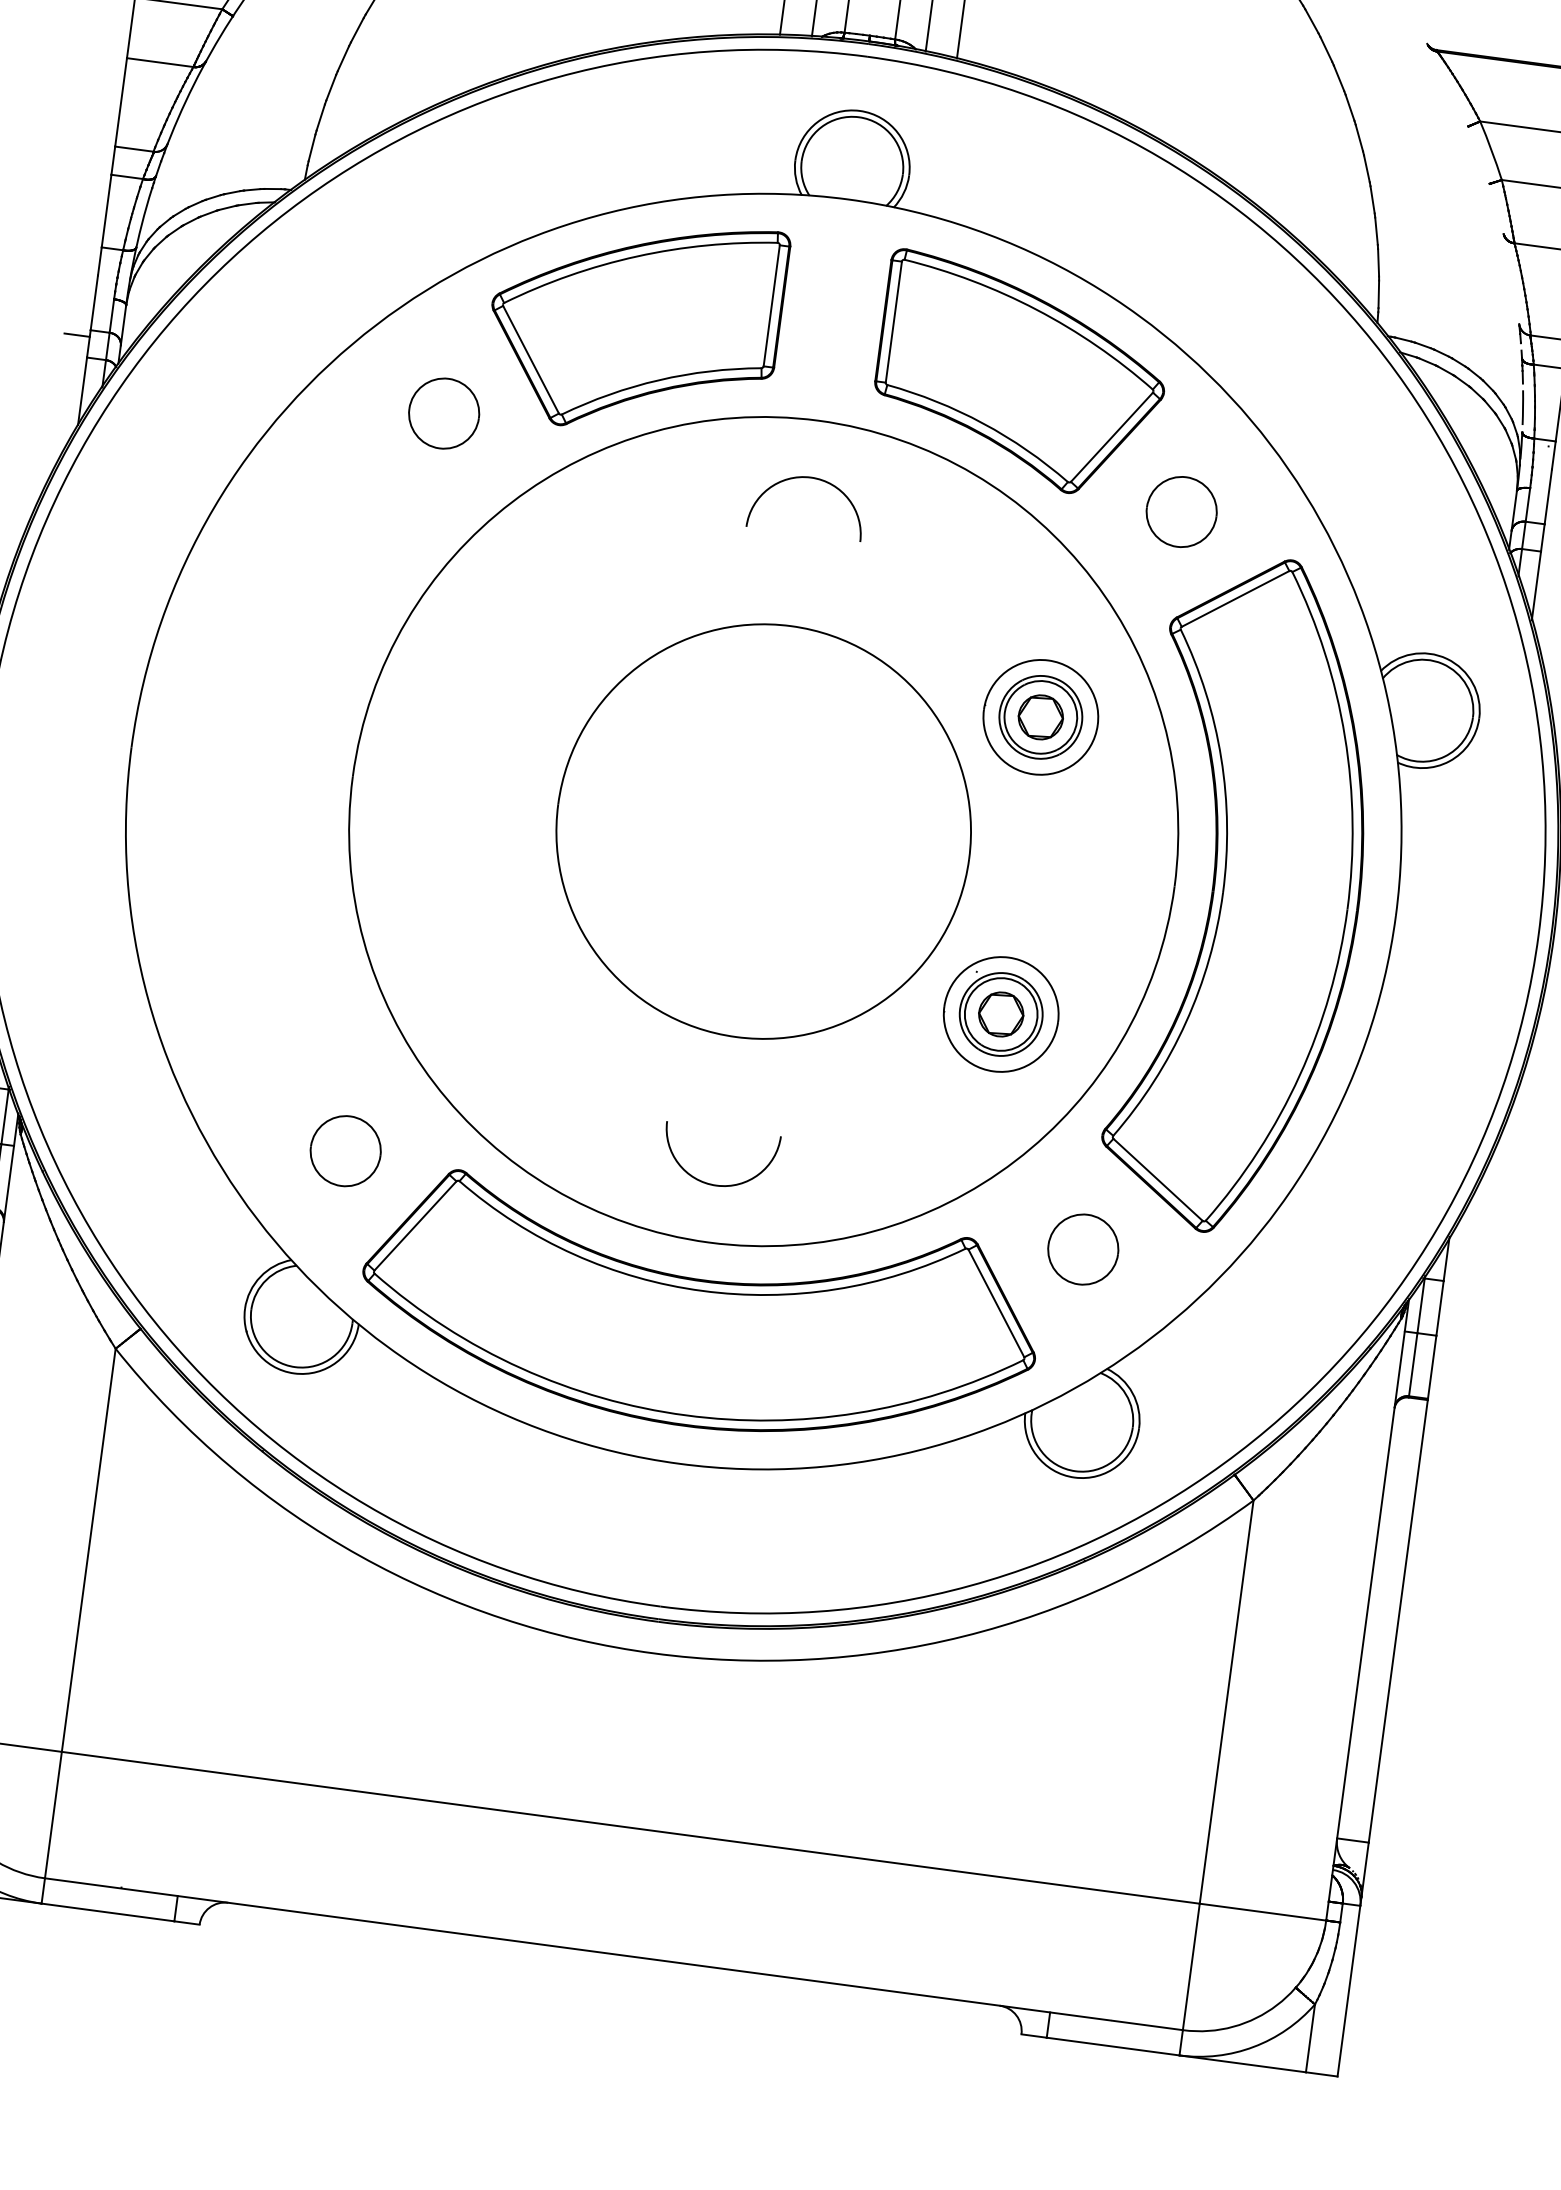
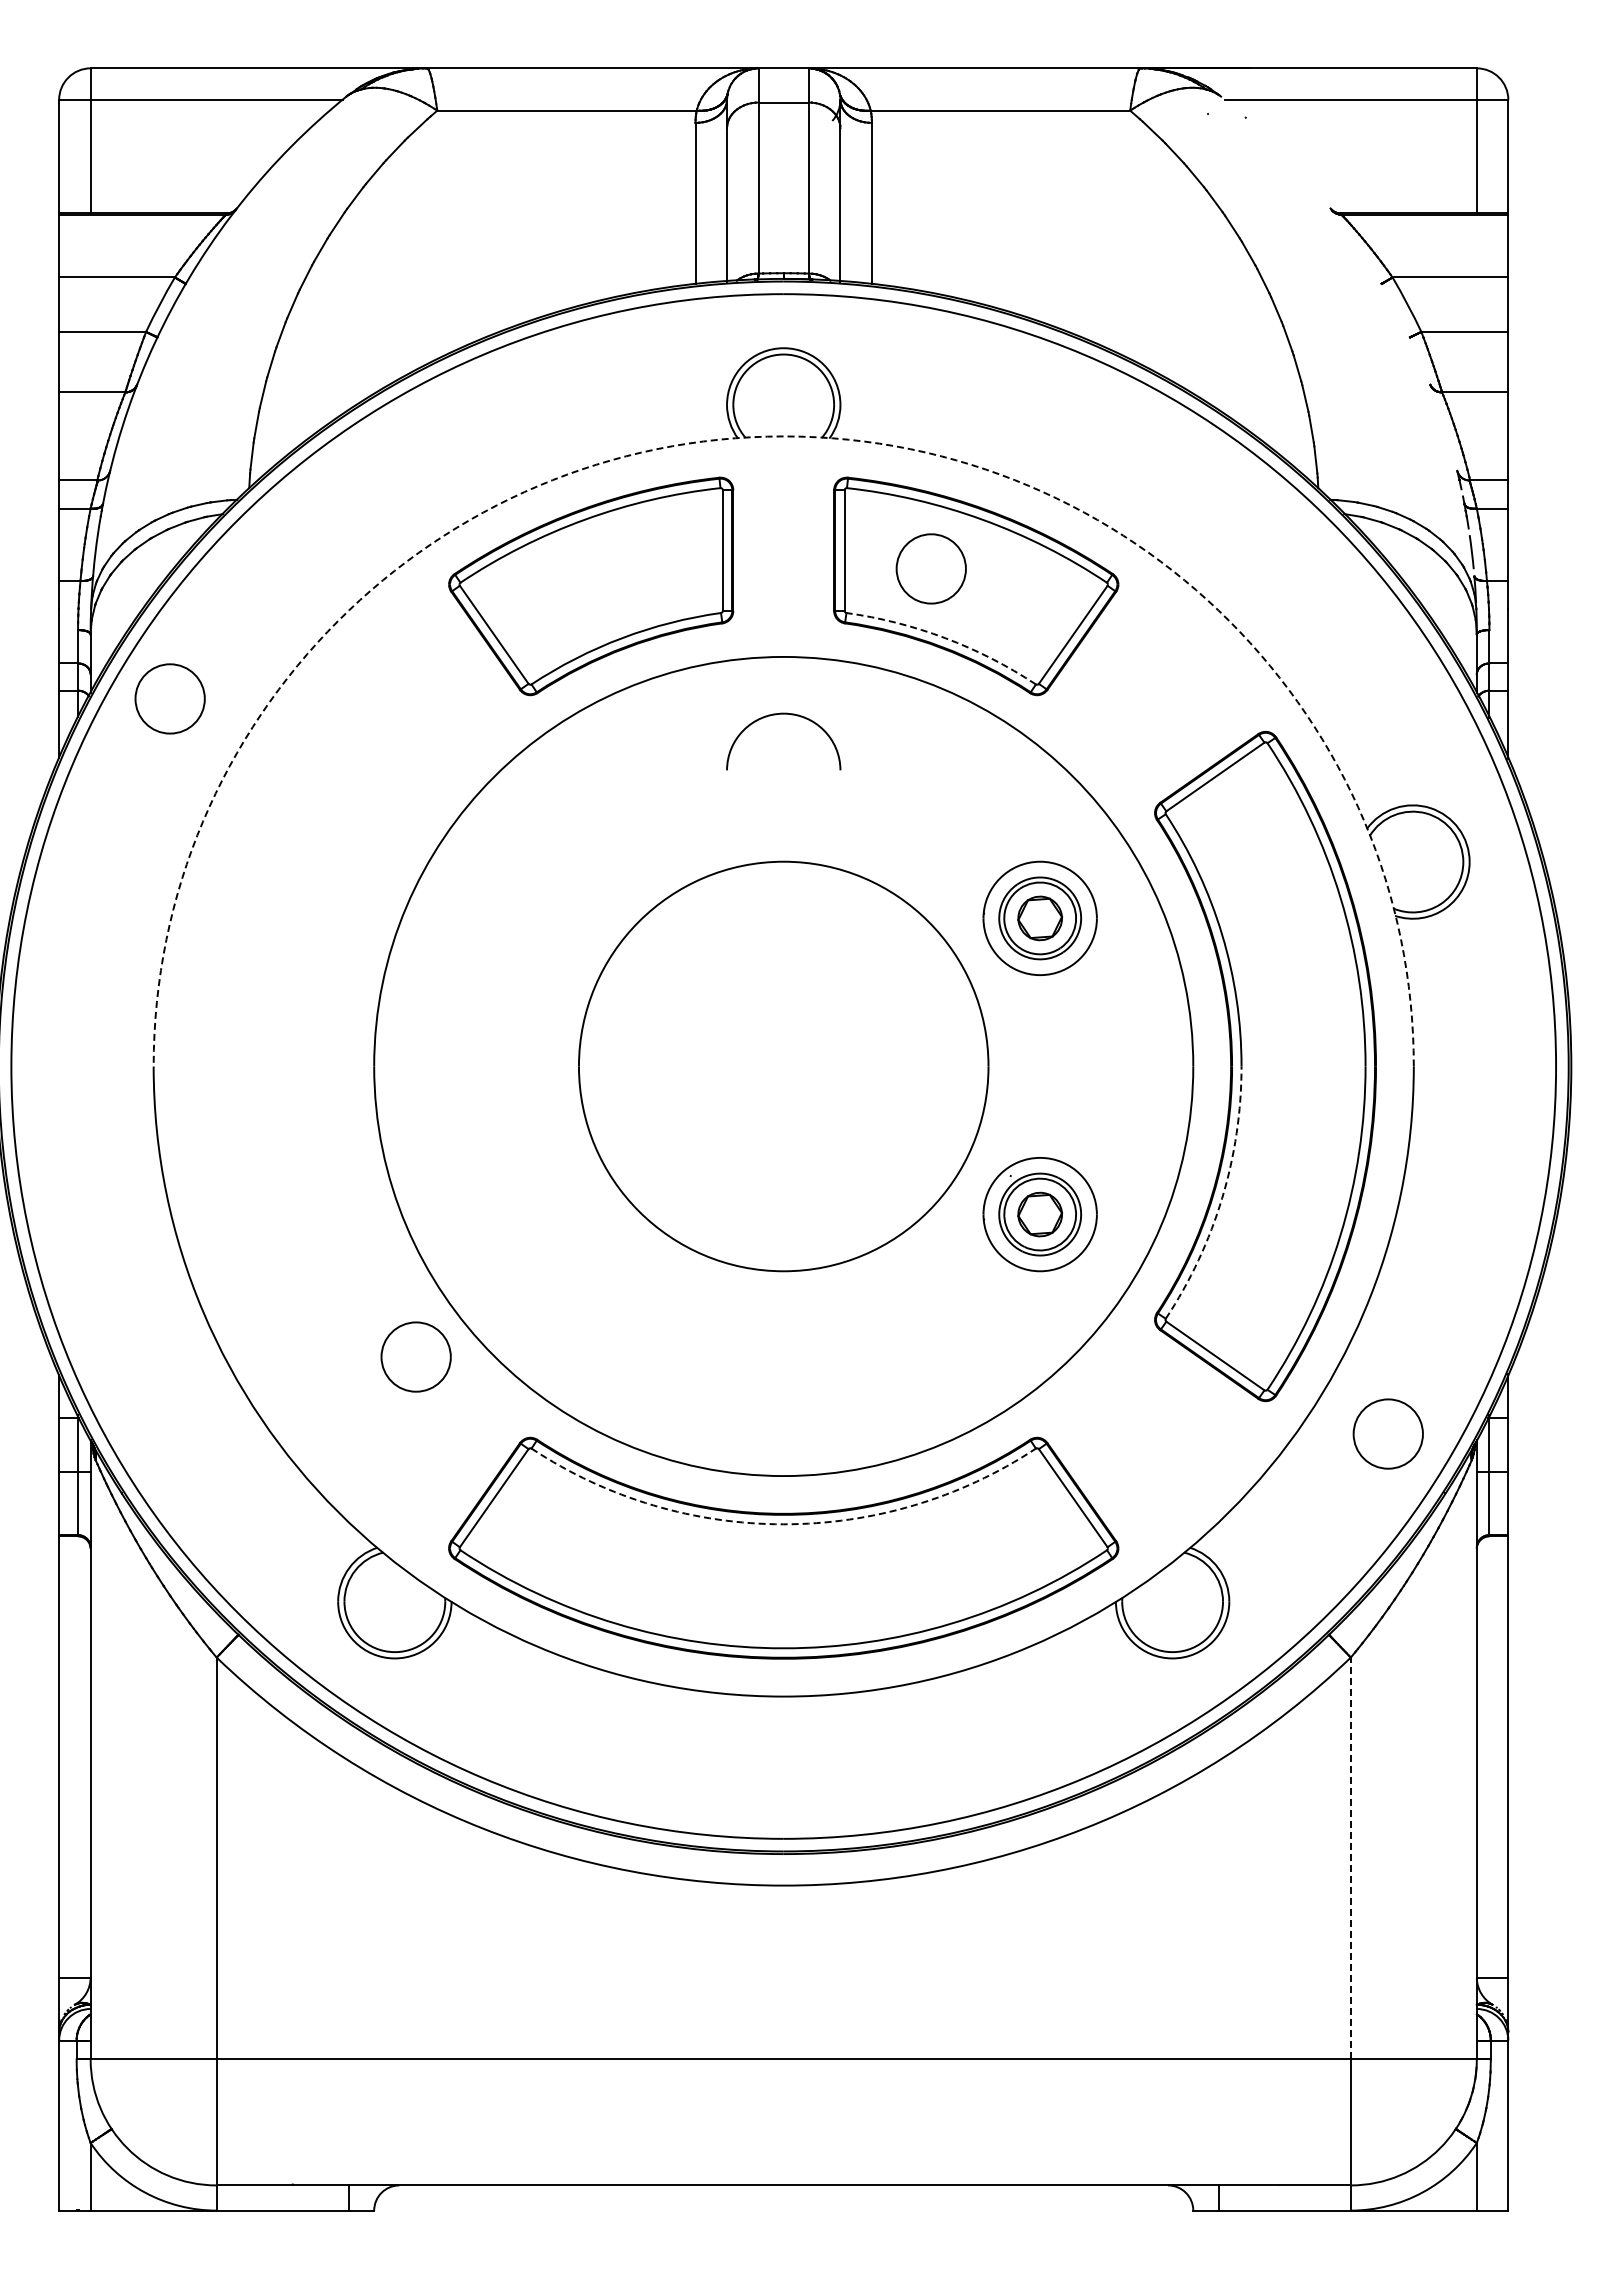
arc: (847, 199) -> (783, 436), solid -> dashed
line: (77, 335) -> (46, 670), removed
part: (443, 413) -> (169, 698), moved
arc: (983, 423) -> (945, 638), solid -> dashed
part: (1180, 511) -> (930, 568), moved
arc: (1186, 1022) -> (1222, 1198), solid -> dashed
part: (345, 1150) -> (415, 1356), moved
arc: (716, 1184) -> (783, 1418), removed
part: (1082, 1248) -> (1387, 1433), moved
arc: (702, 1291) -> (783, 1524), solid -> dashed
line: (1226, 1702) -> (1350, 1858), solid -> dashed

